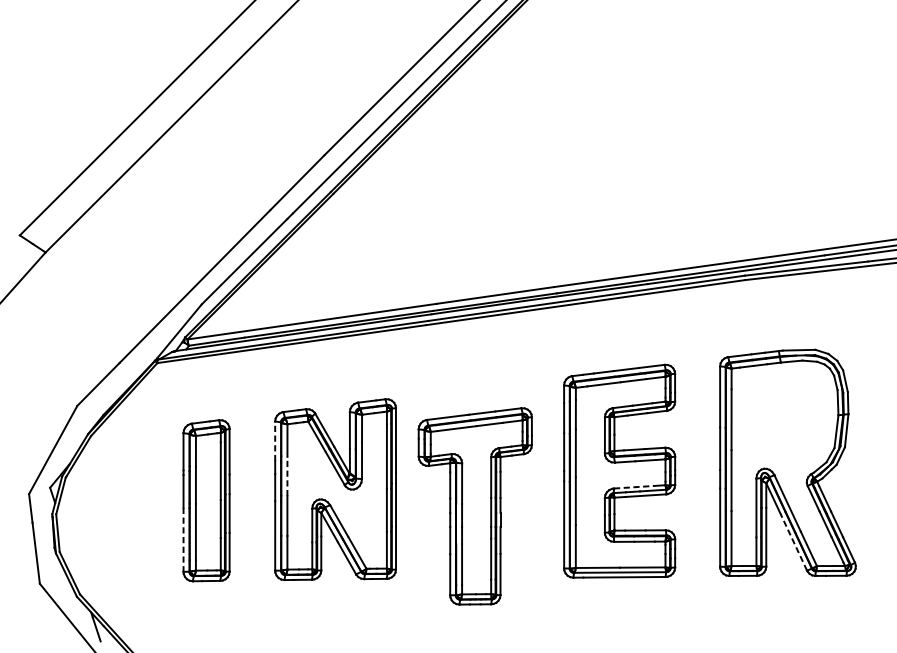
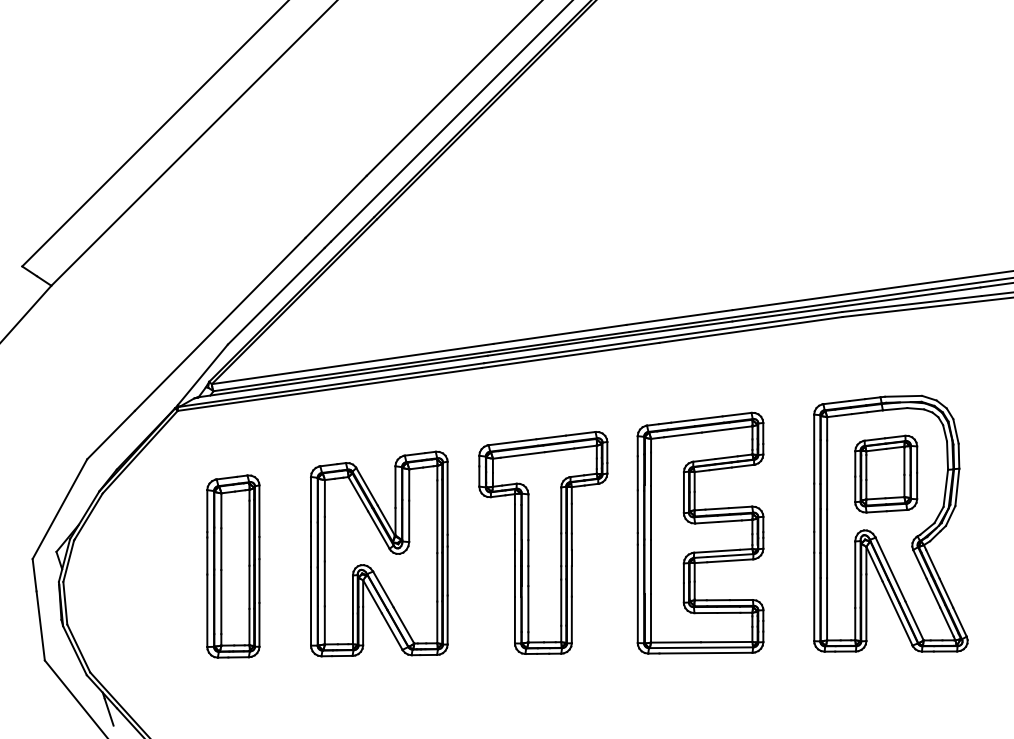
part: (784, 418) -> (886, 473), added
line: (274, 440) -> (310, 498), dashed -> solid
line: (287, 475) -> (324, 538), dashed -> solid
line: (634, 487) -> (717, 551), dashed -> solid
part: (475, 505) -> (543, 542), moved
line: (183, 540) -> (207, 611), dashed -> solid
line: (793, 542) -> (897, 613), dashed -> solid

